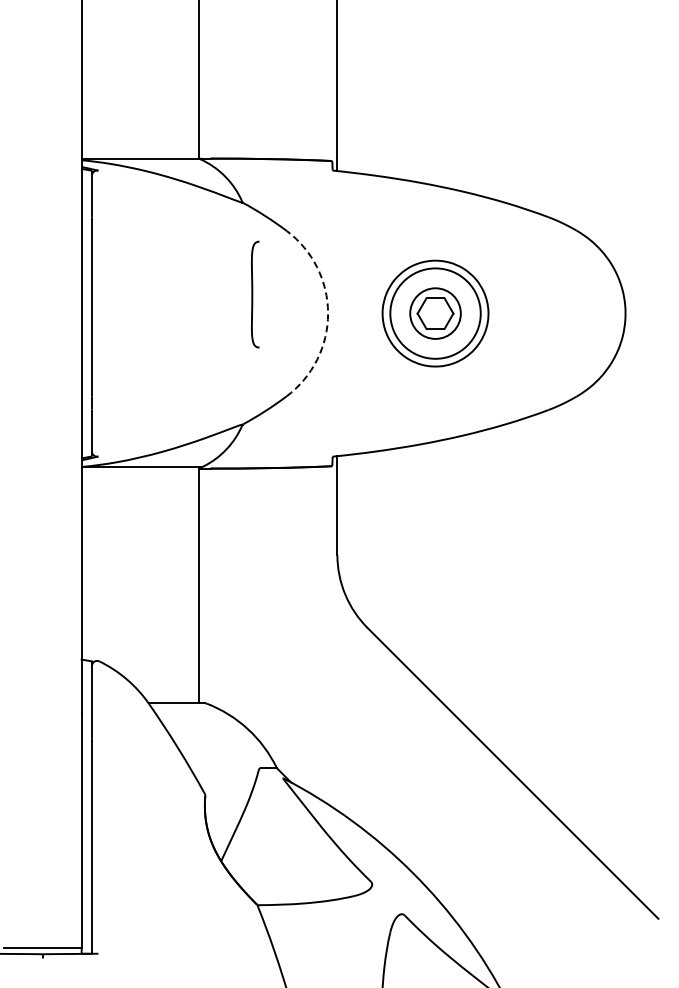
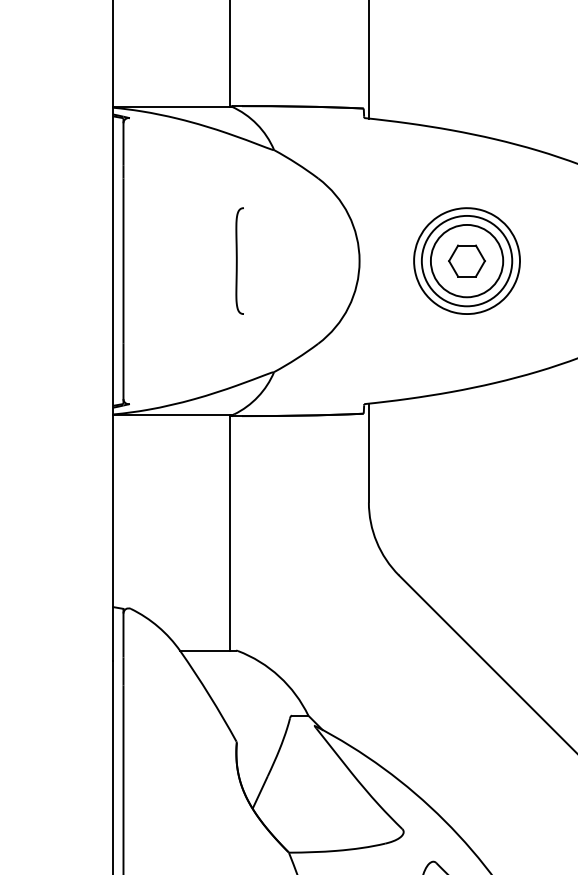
curve: (253, 294) -> (237, 260), moved
arc: (328, 313) -> (359, 260), dashed -> solid
circle: (435, 313) -> (466, 260), size x1.43

